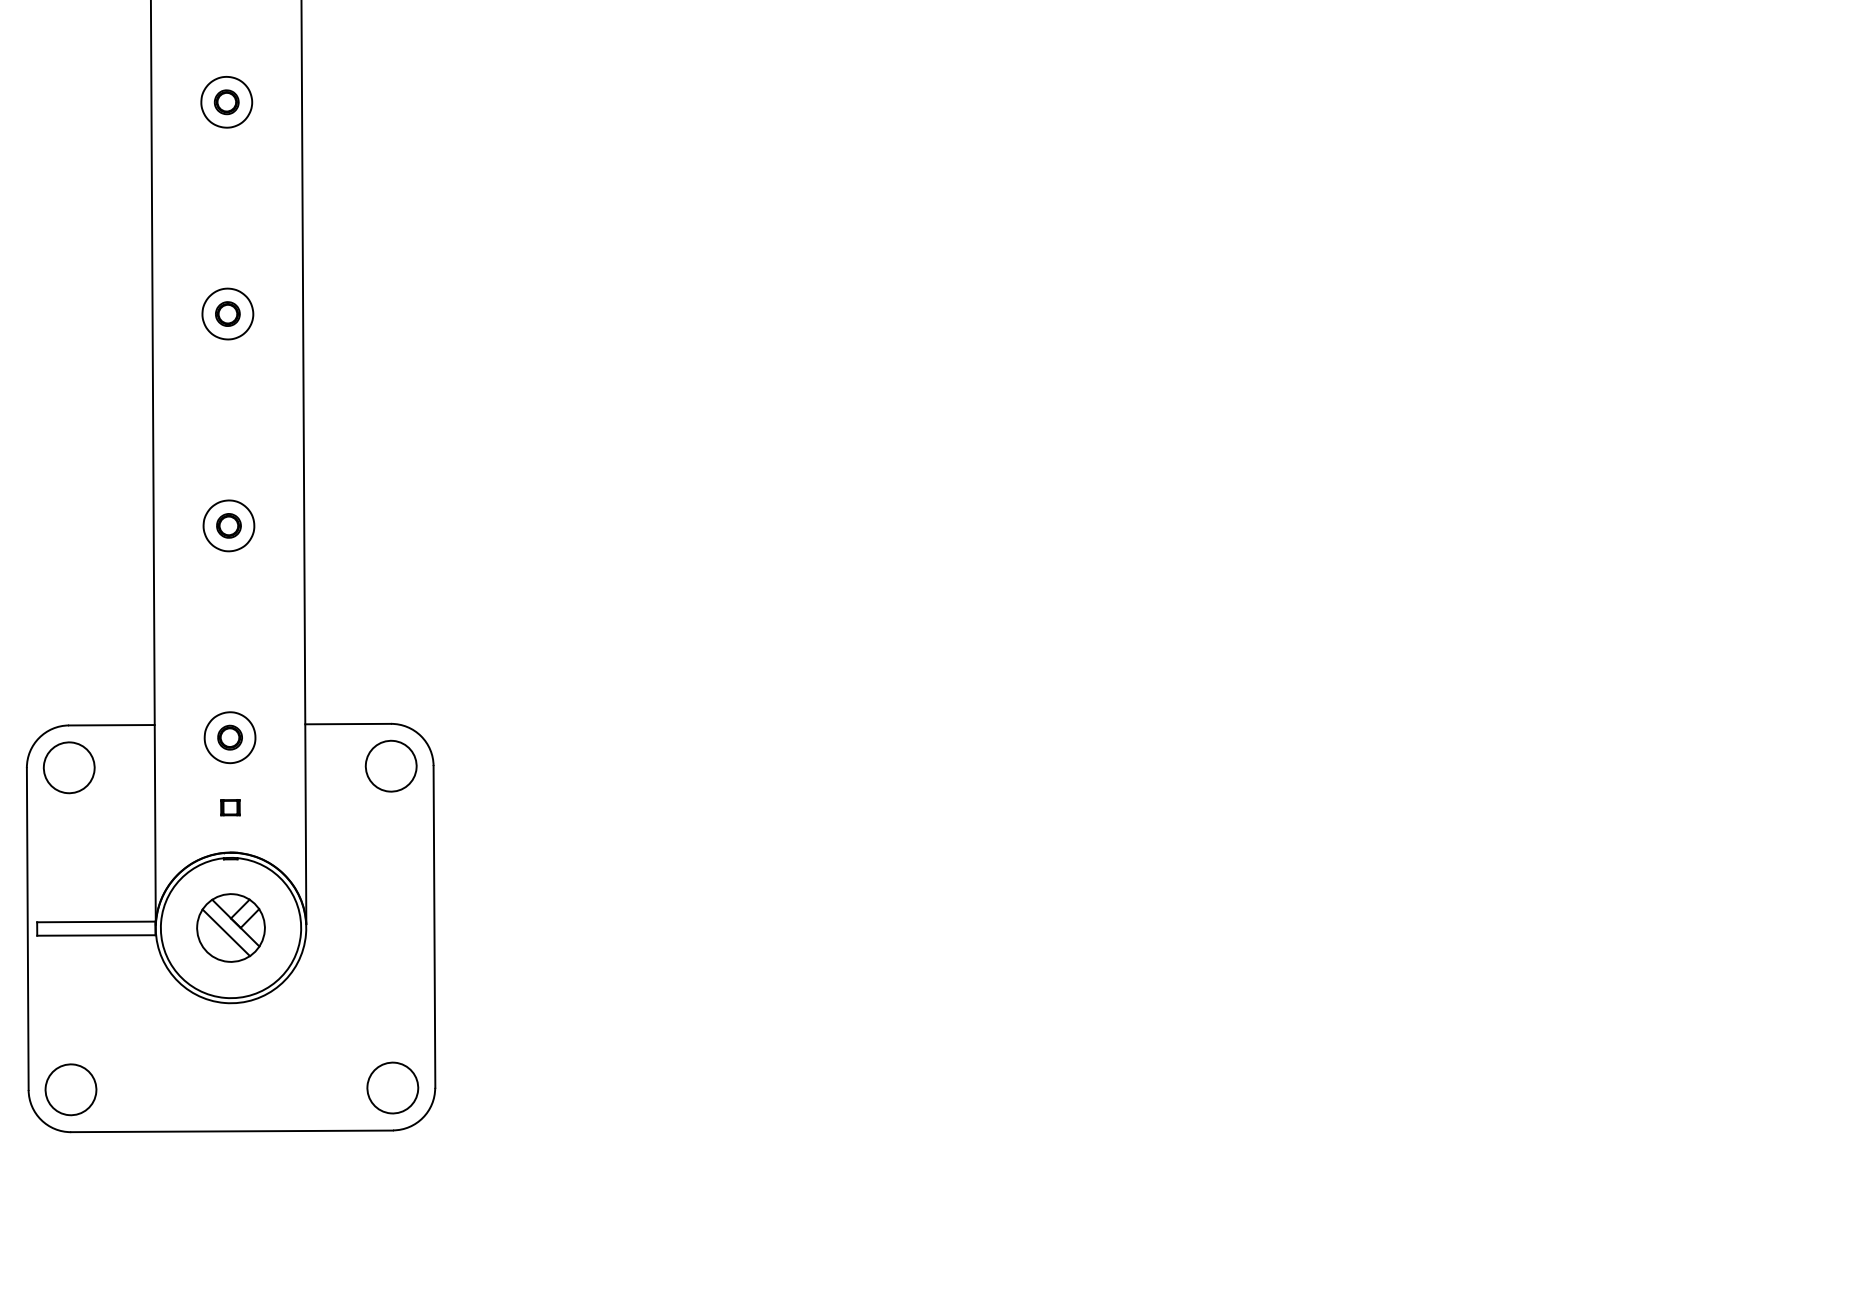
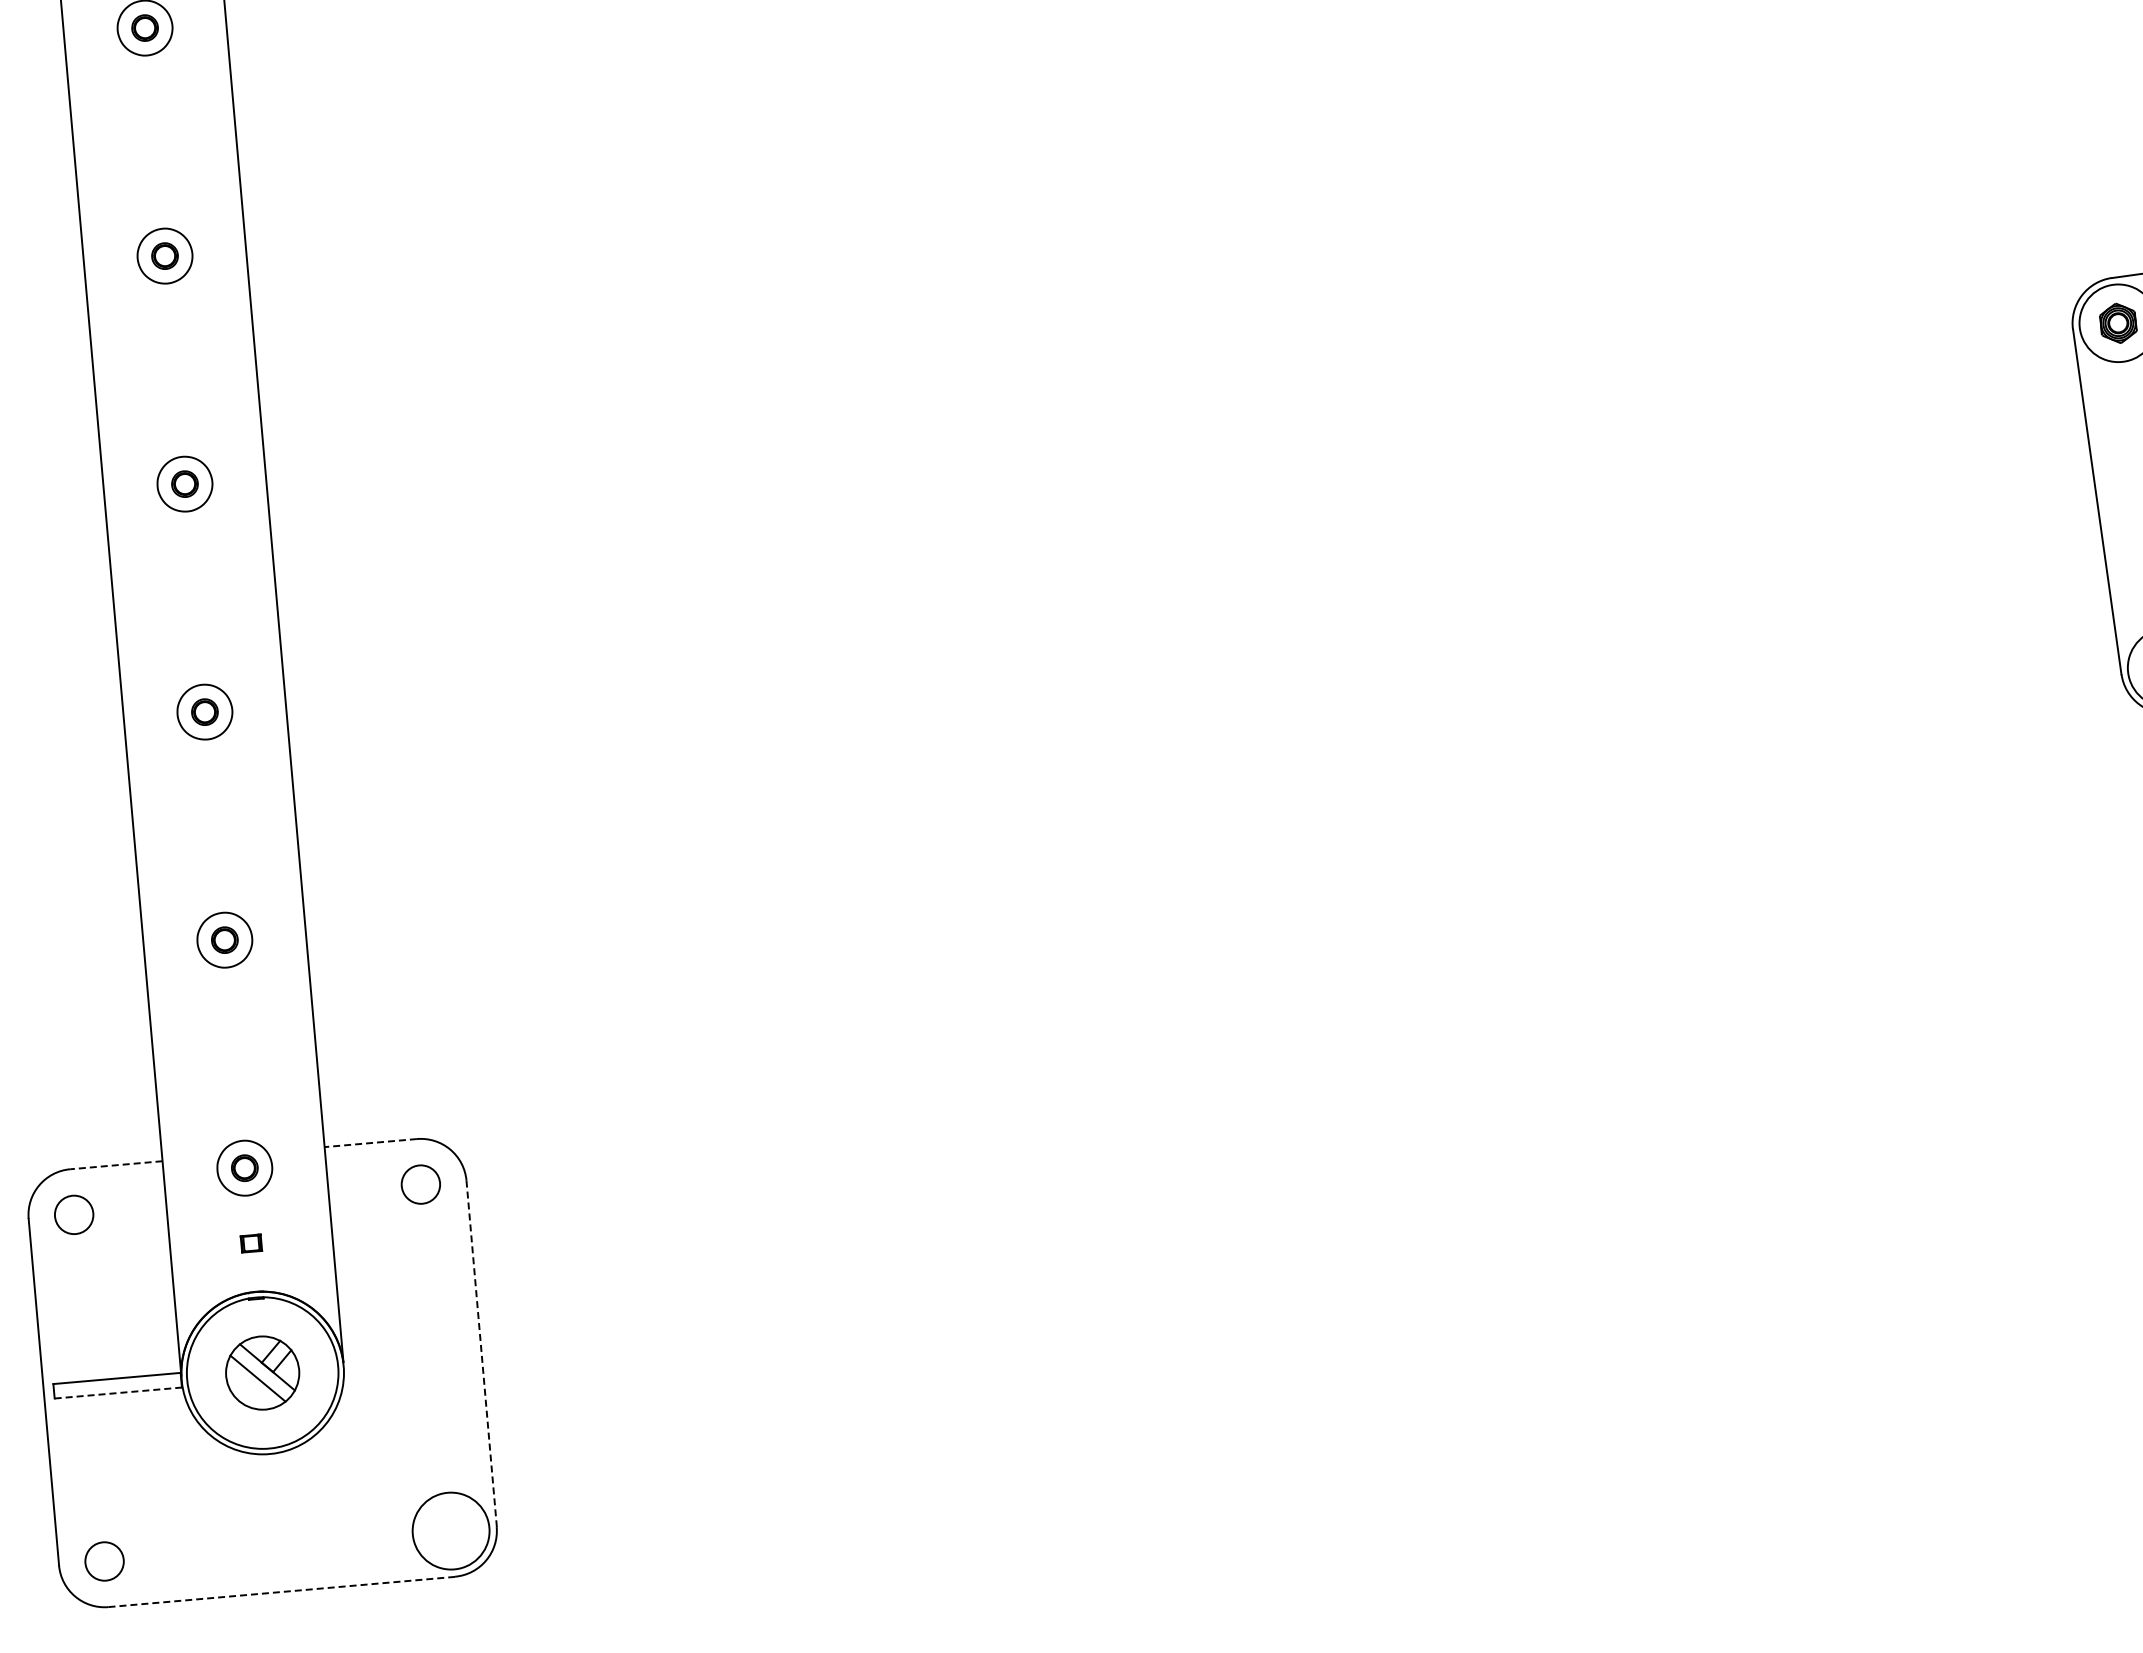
line: (347, 724) -> (370, 1143), solid -> dashed
line: (111, 725) -> (115, 1165), solid -> dashed
circle: (390, 766) -> (420, 1184), size x0.7
circle: (68, 767) -> (73, 1214), size x0.7
line: (434, 926) -> (481, 1353), solid -> dashed
line: (96, 935) -> (118, 1393), solid -> dashed
circle: (392, 1087) -> (450, 1530), size x1.4
circle: (70, 1089) -> (104, 1561), size x0.7
line: (231, 1130) -> (281, 1591), solid -> dashed

